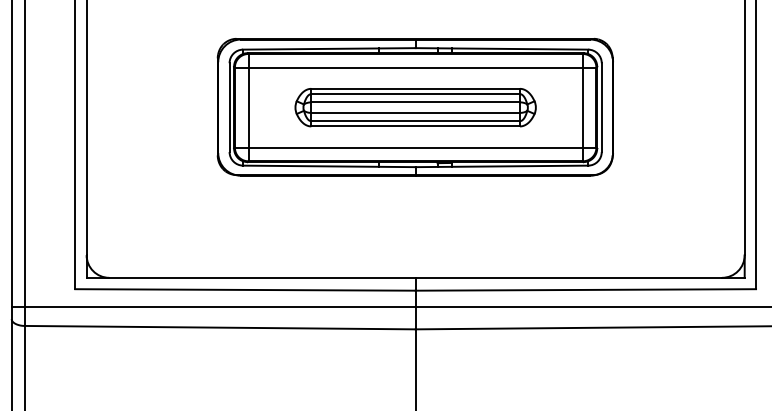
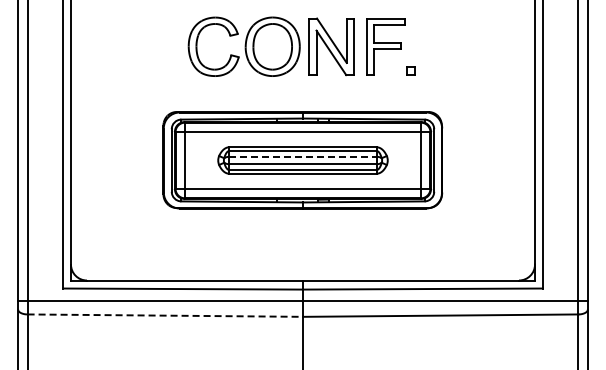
line: (416, 101) -> (303, 156), solid -> dashed
line: (220, 327) -> (165, 315), solid -> dashed

